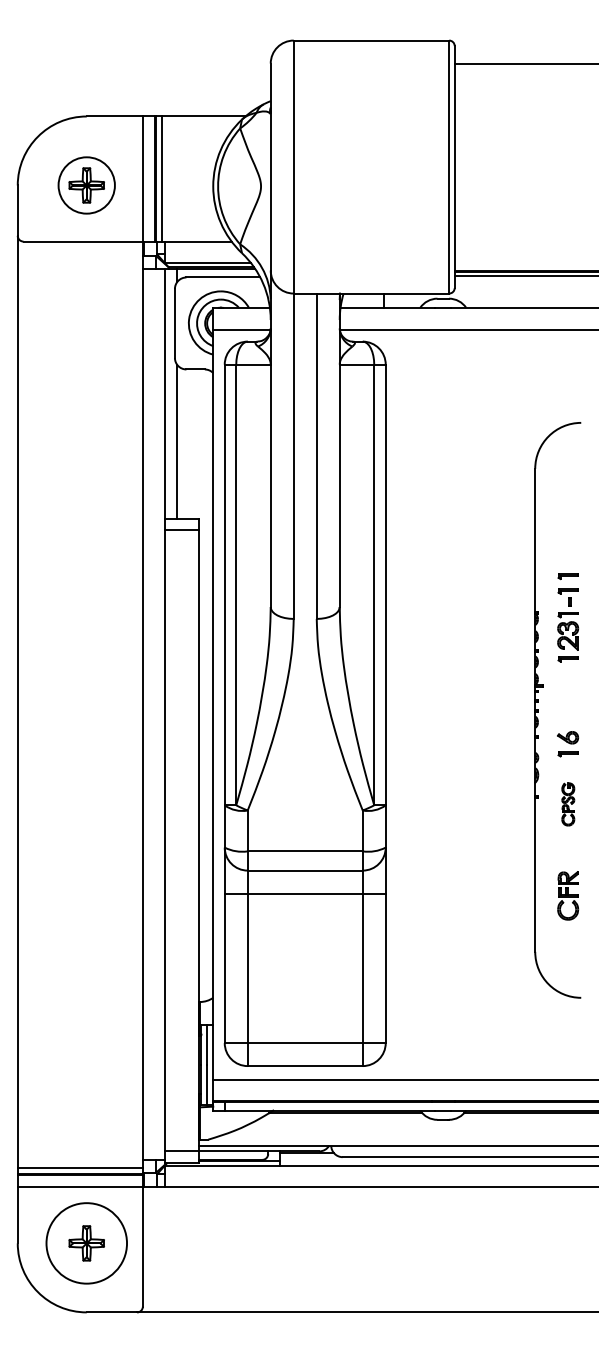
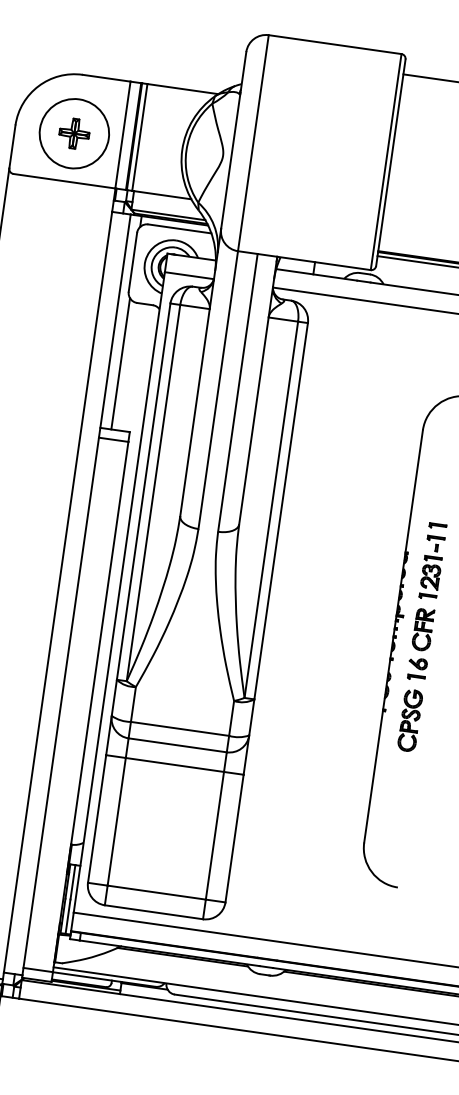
circle: (86, 185) -> (74, 133), size x1.43
part: (568, 804) -> (410, 720), size x1.67
part: (568, 895) -> (423, 629), moved

